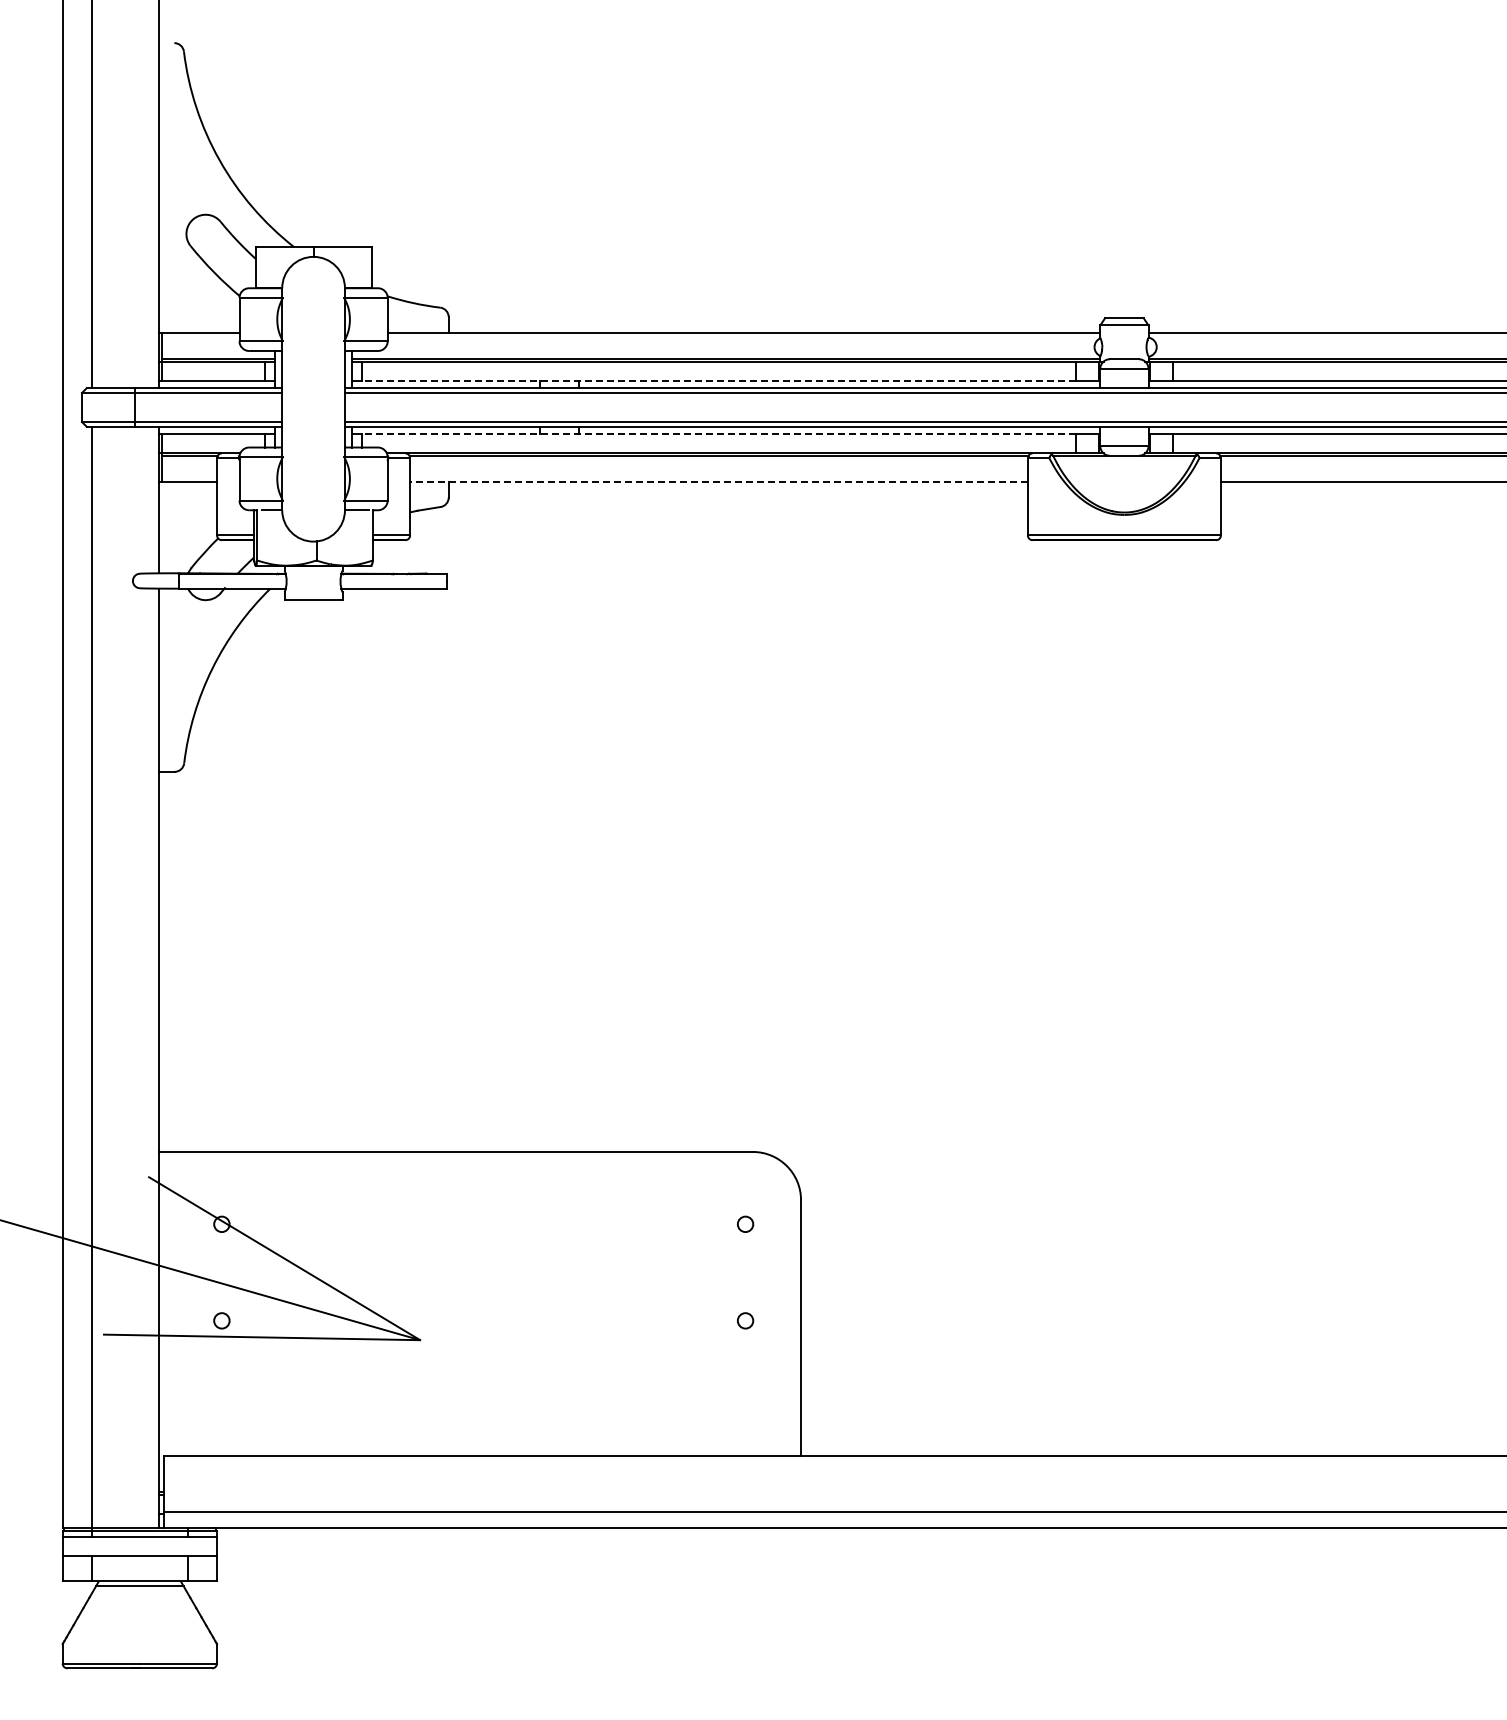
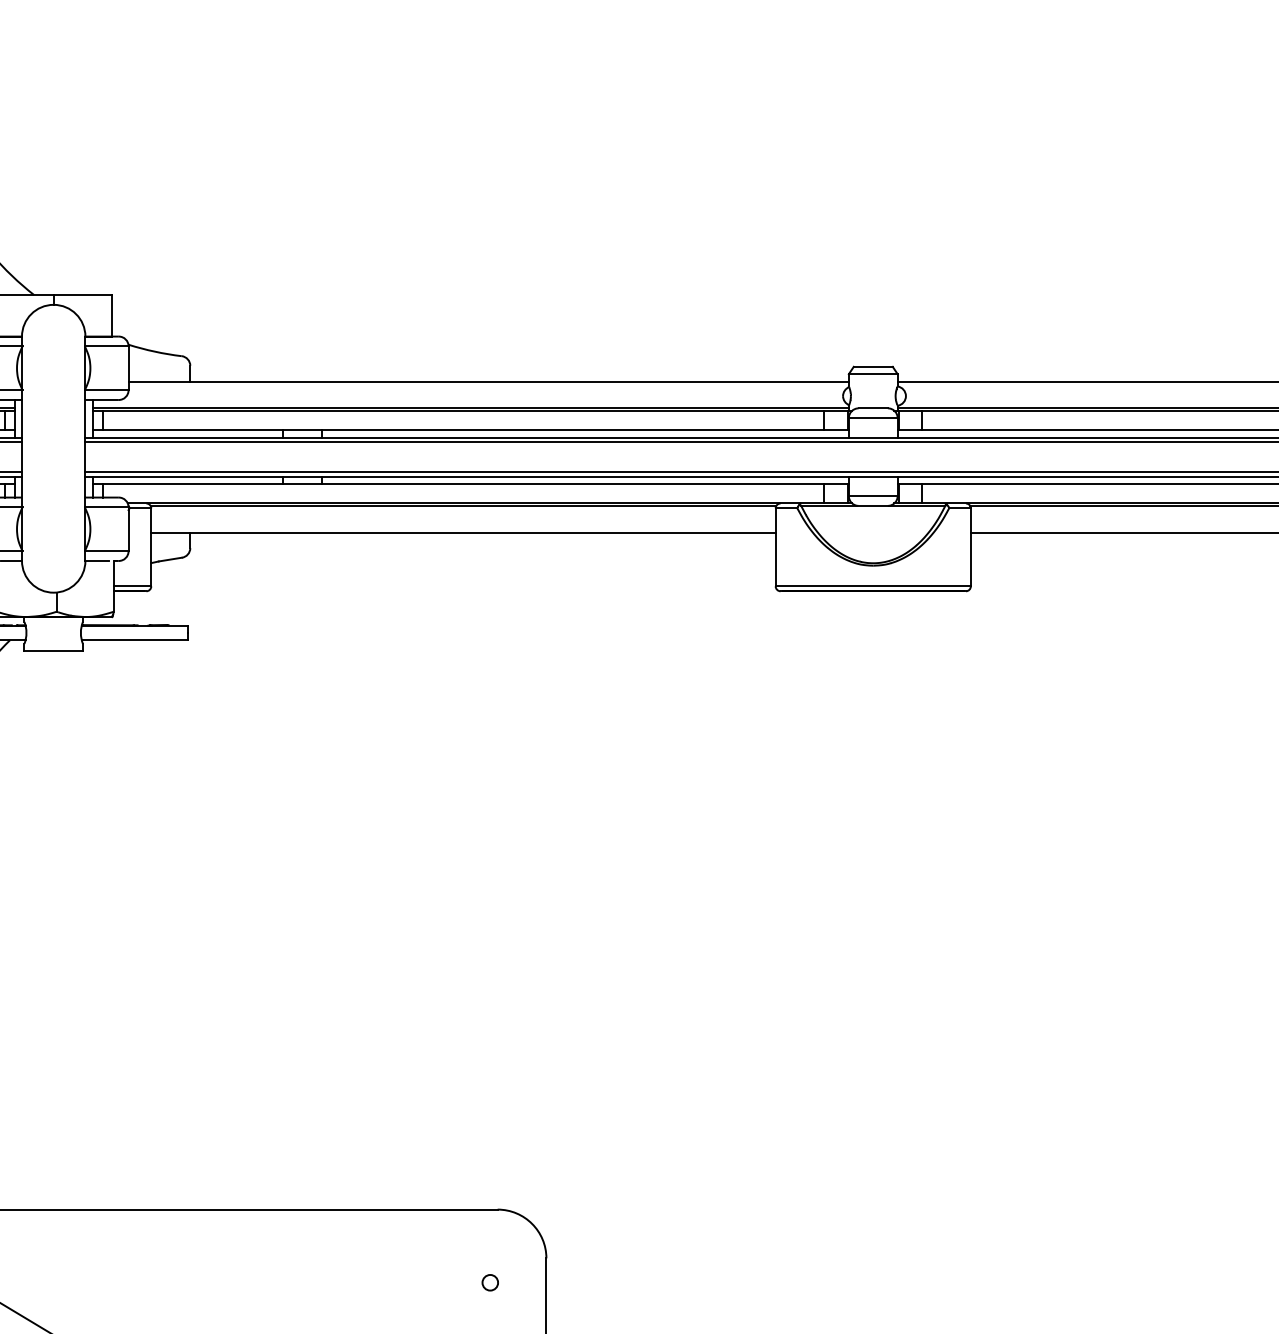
line: (719, 380) -> (463, 429), dashed -> solid
line: (719, 434) -> (463, 484), dashed -> solid
line: (719, 482) -> (463, 532), dashed -> solid

